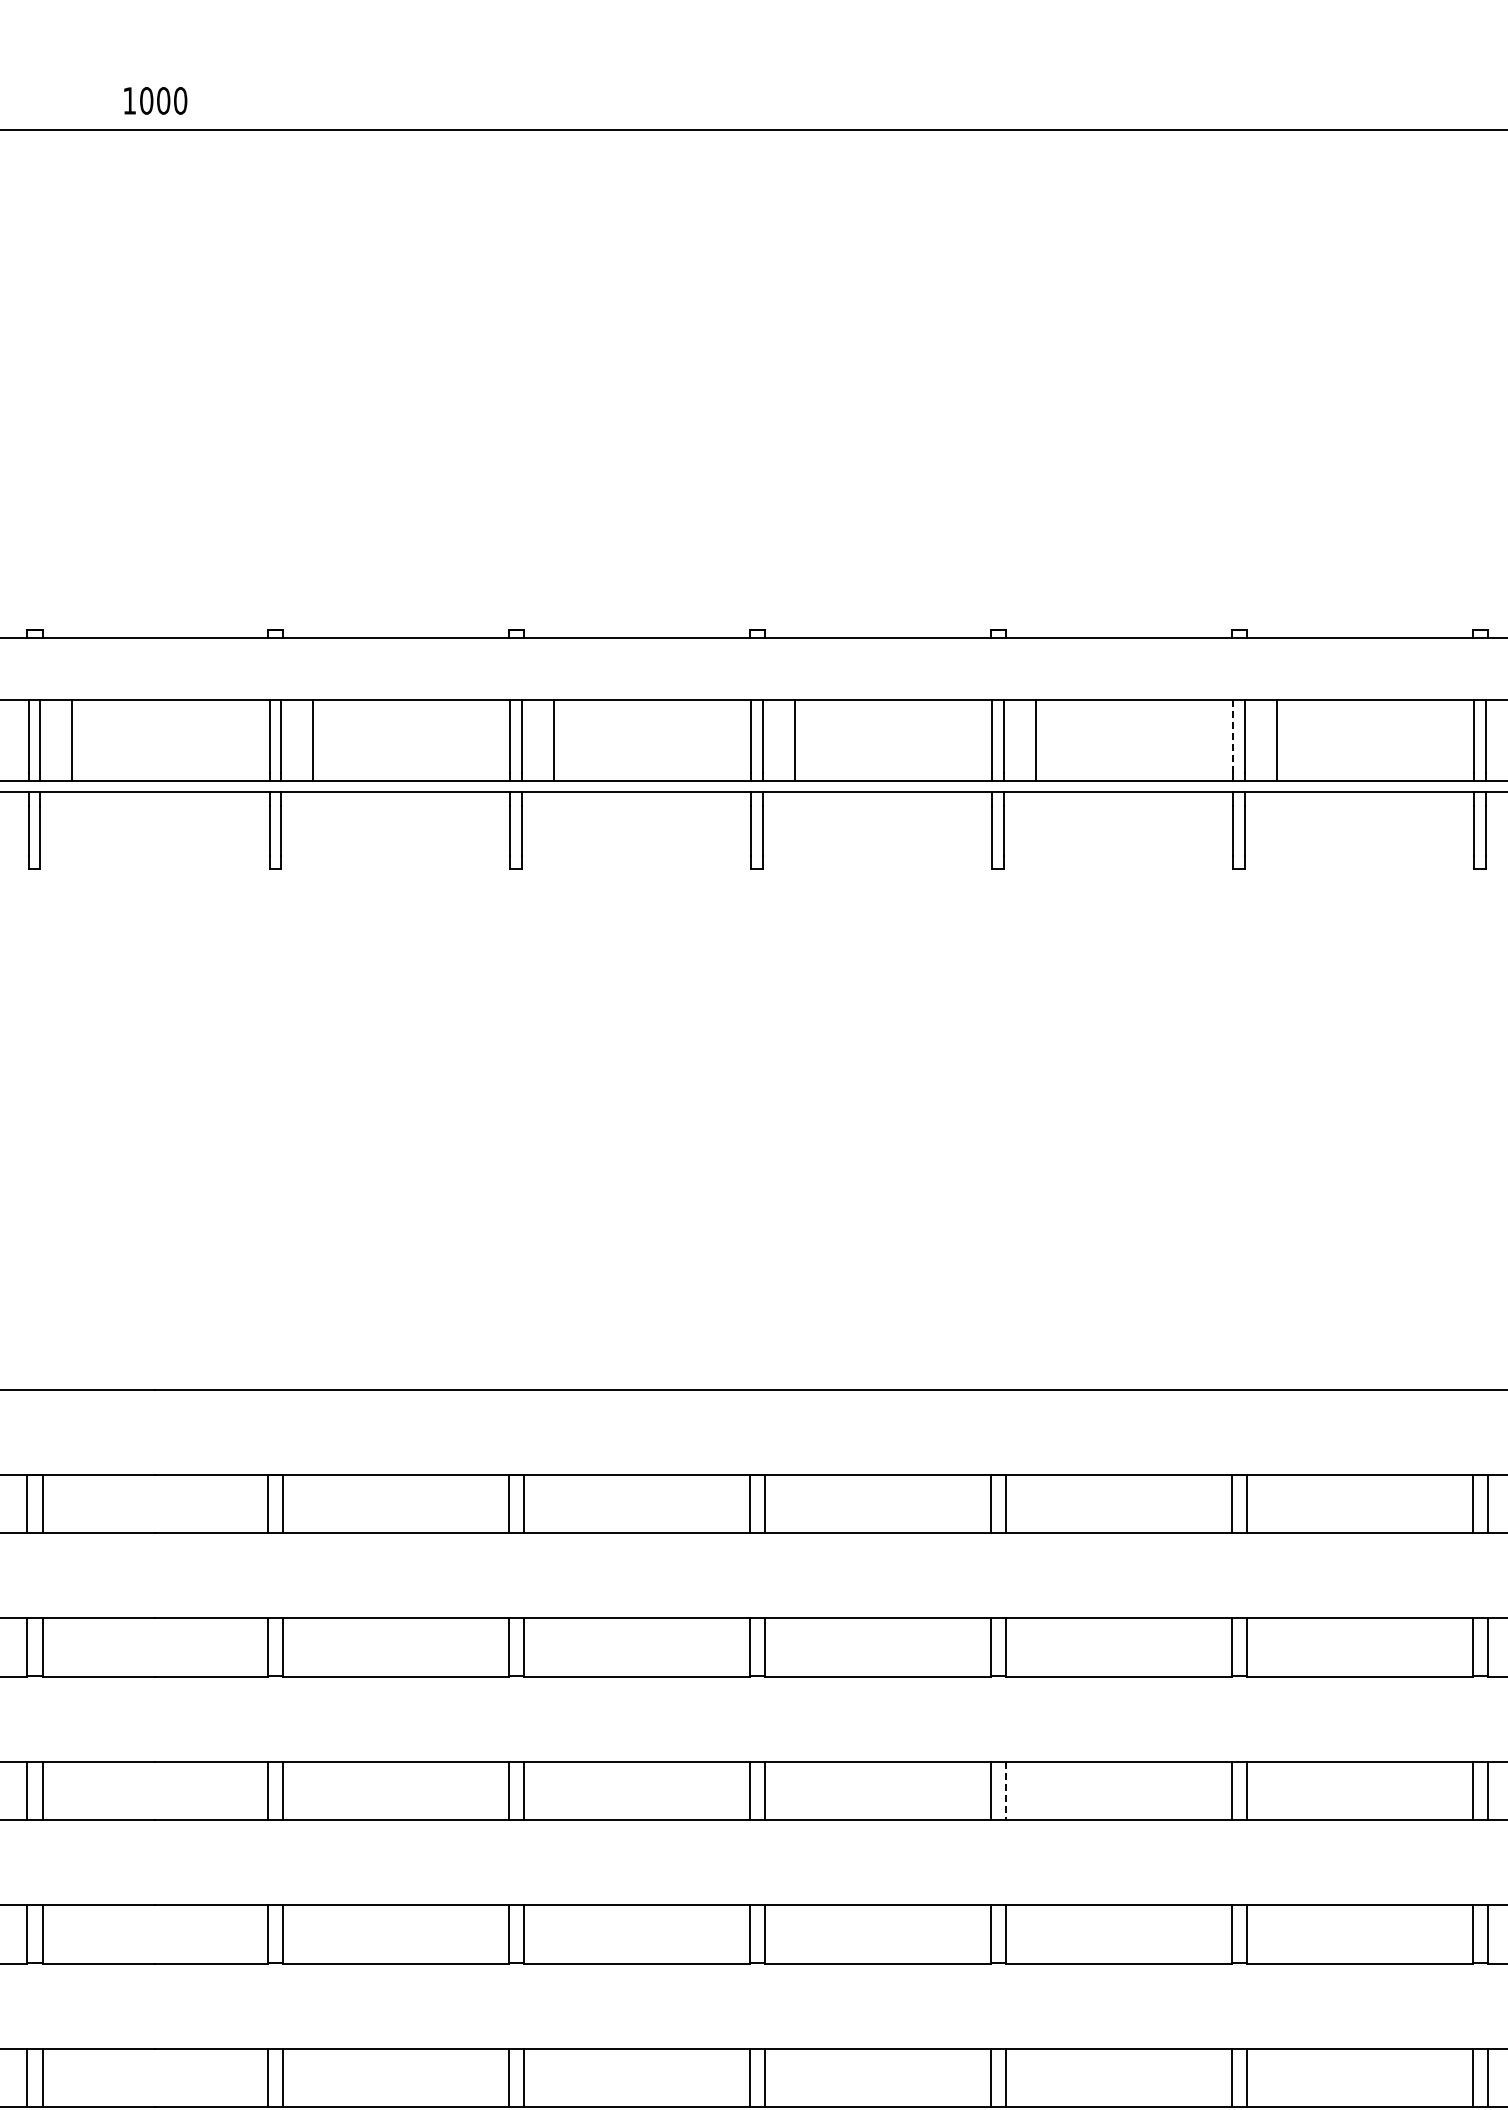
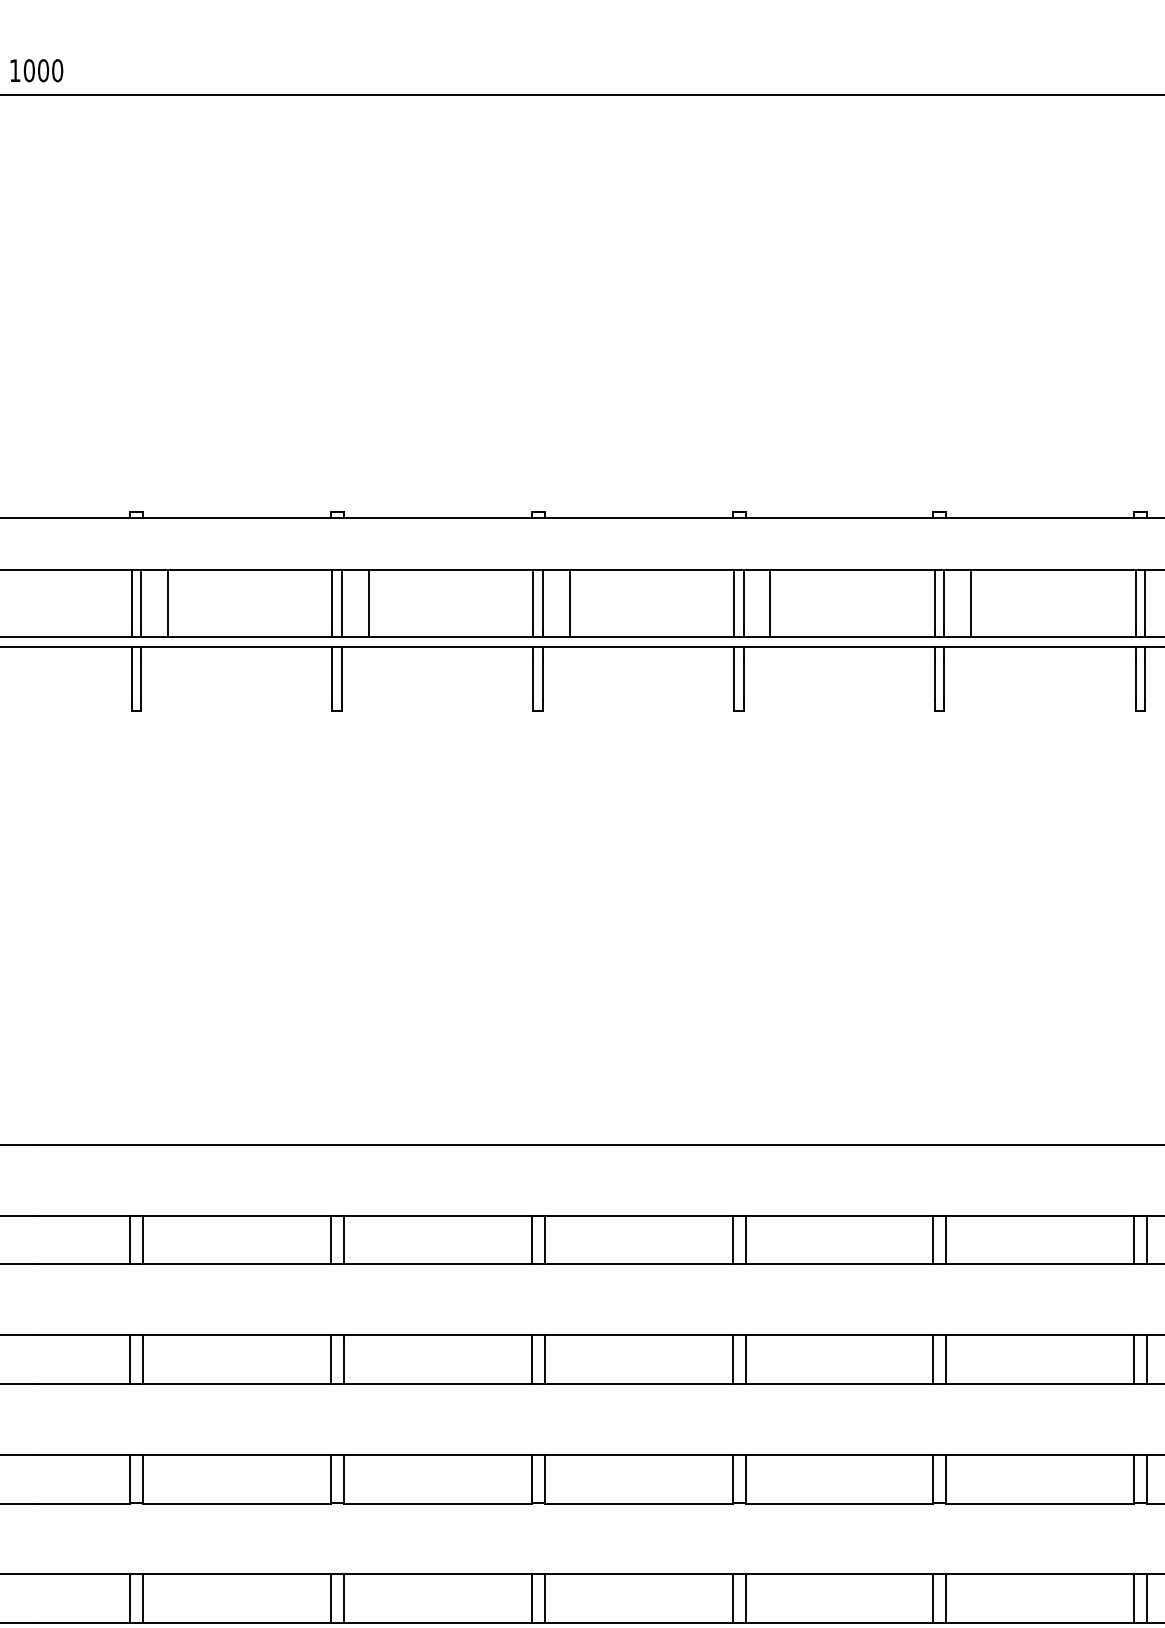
line: (1233, 736) -> (935, 600), dashed -> solid
line: (1006, 1791) -> (745, 1479), dashed -> solid

